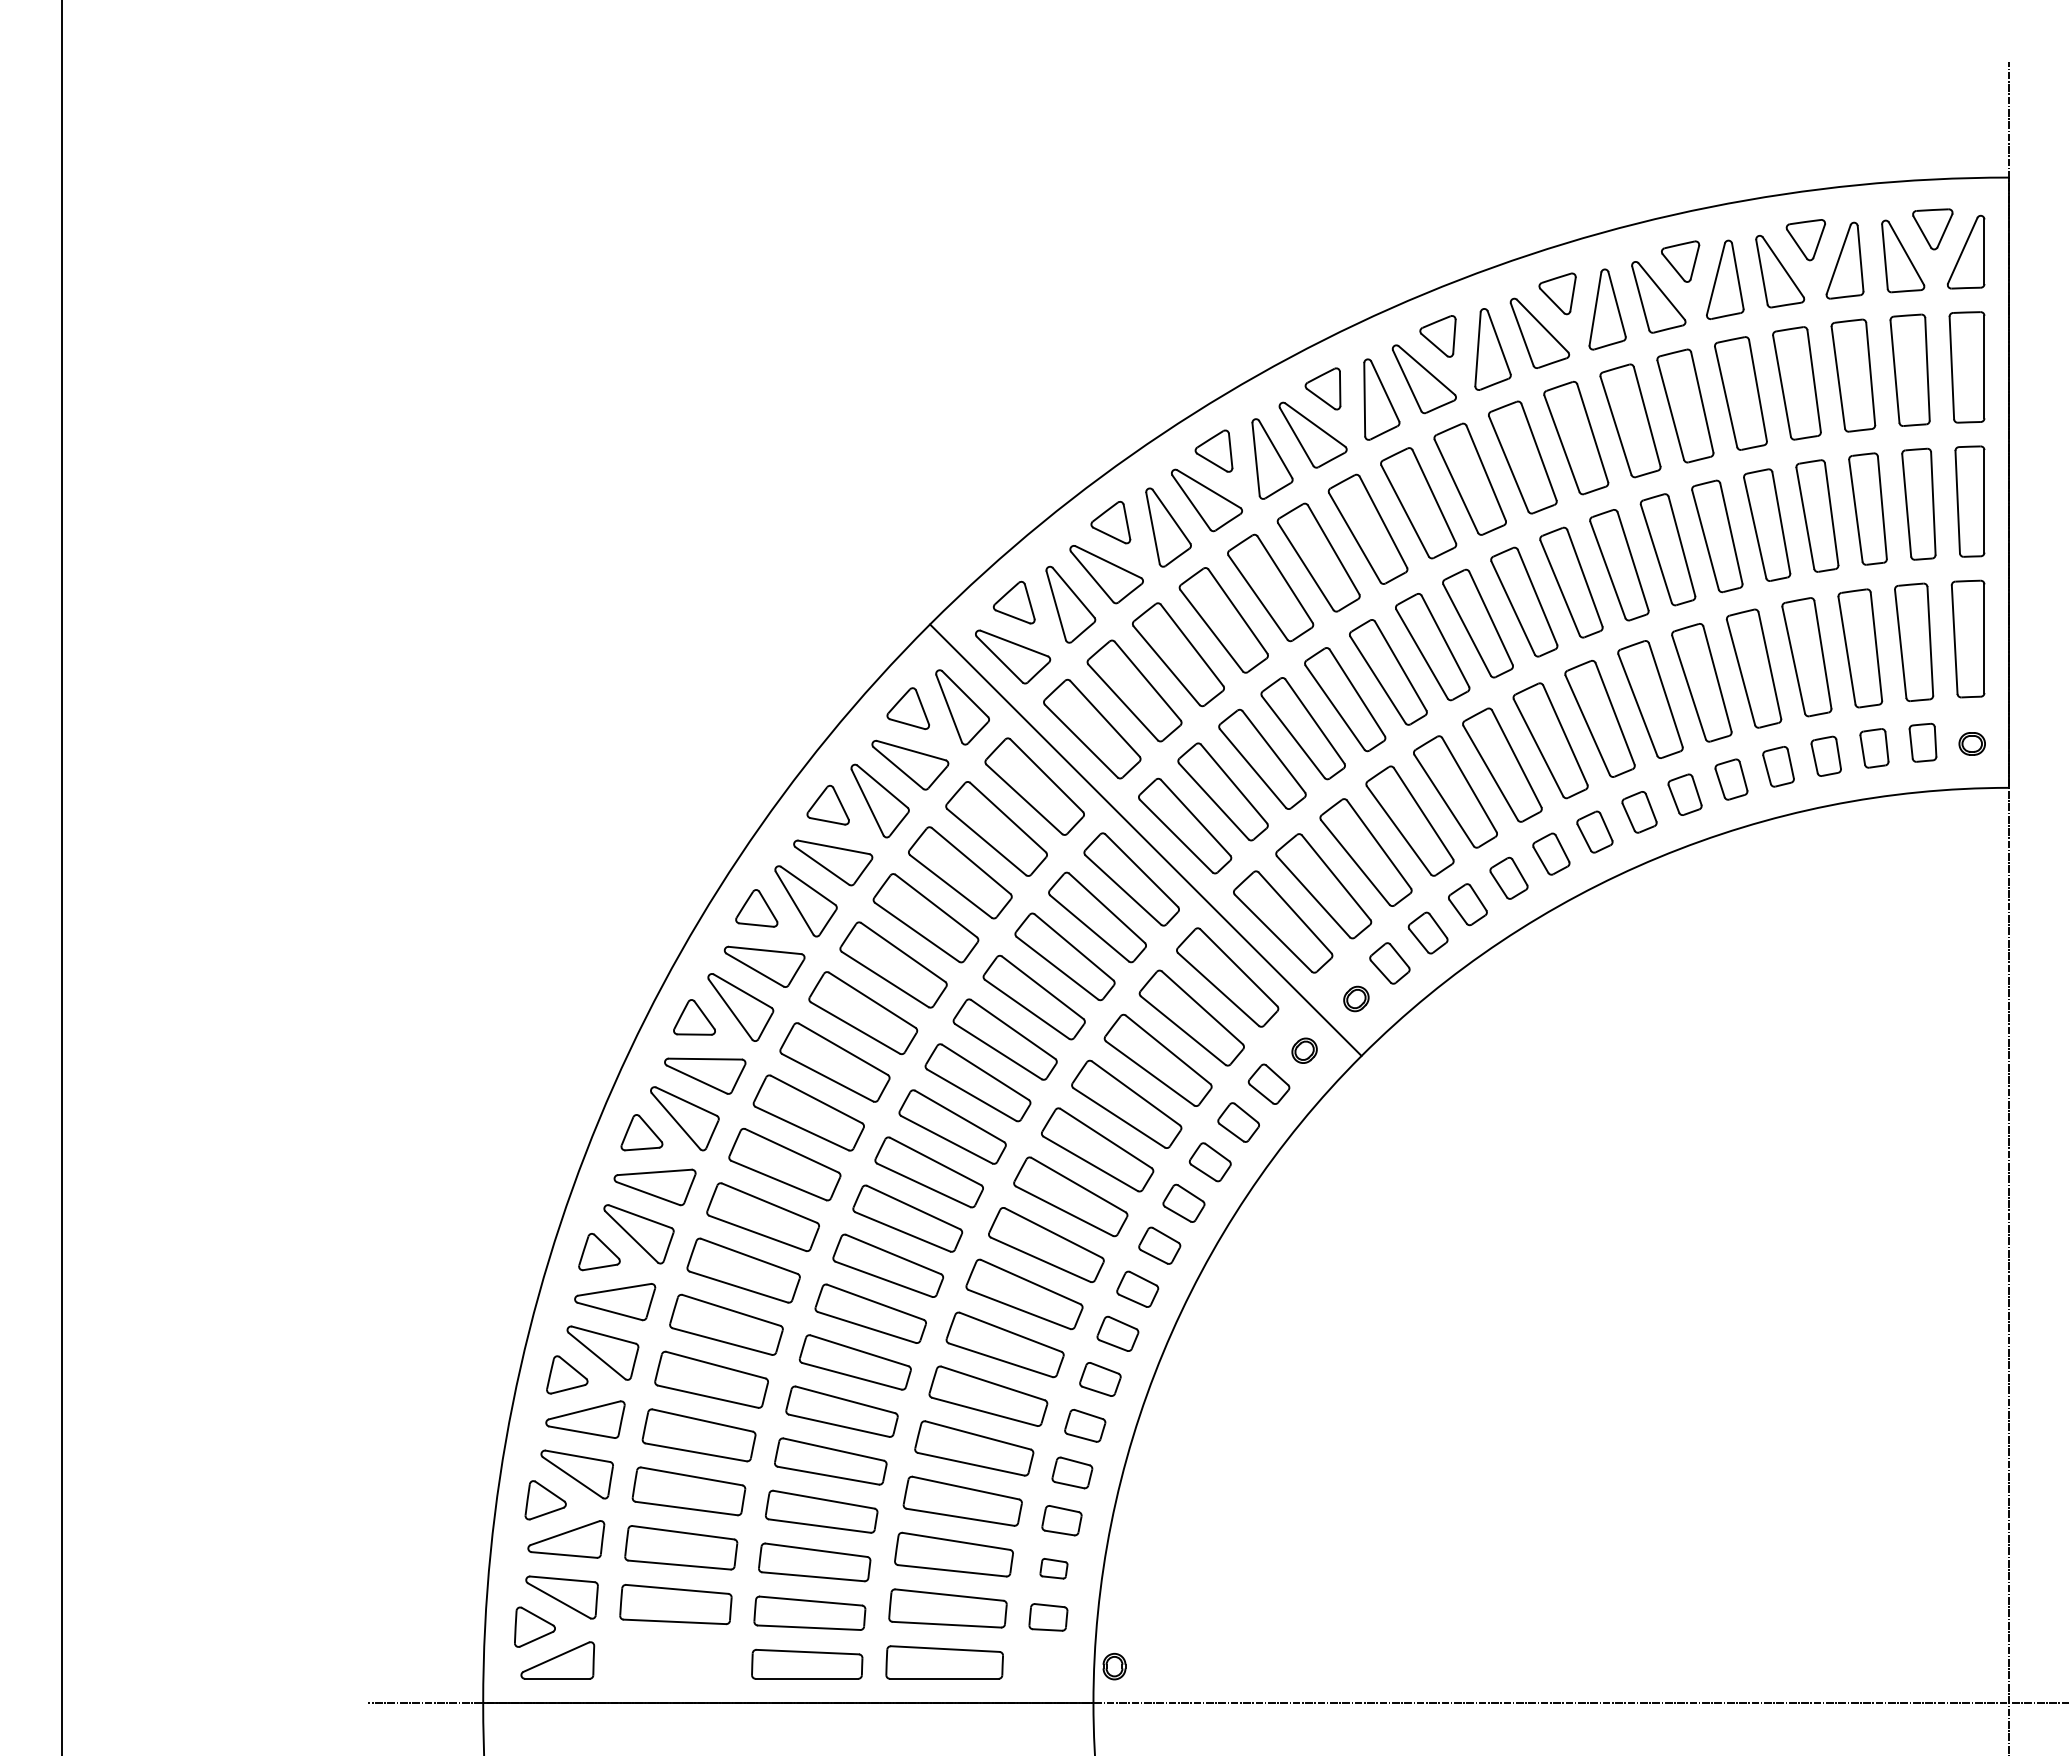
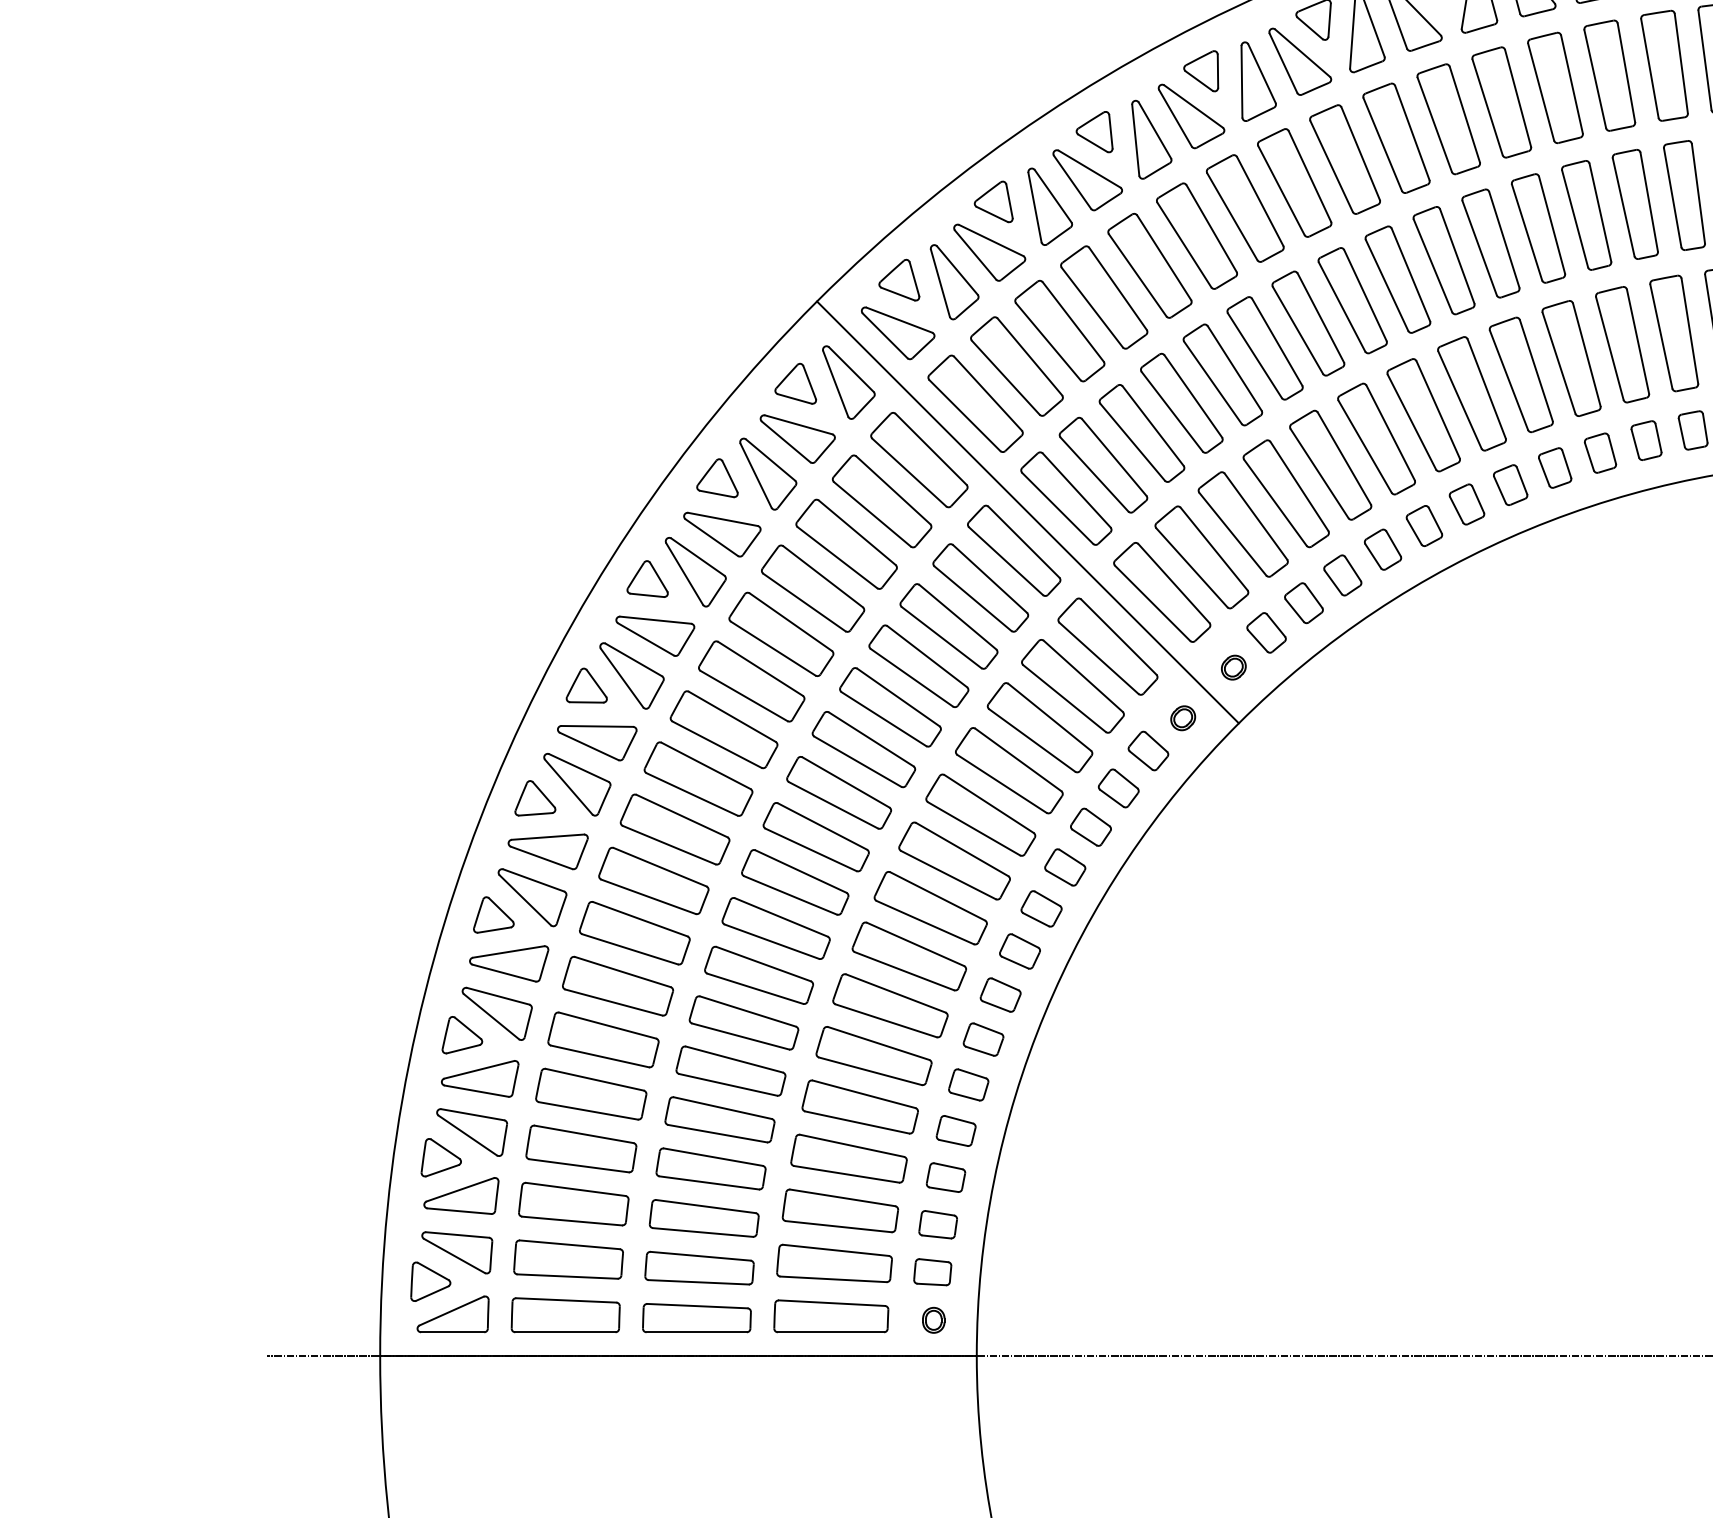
part: (1053, 1568) -> (937, 1224), size x1.43
part: (672, 1661) -> (565, 1315), added
part: (1114, 1666) -> (933, 1320), moved

